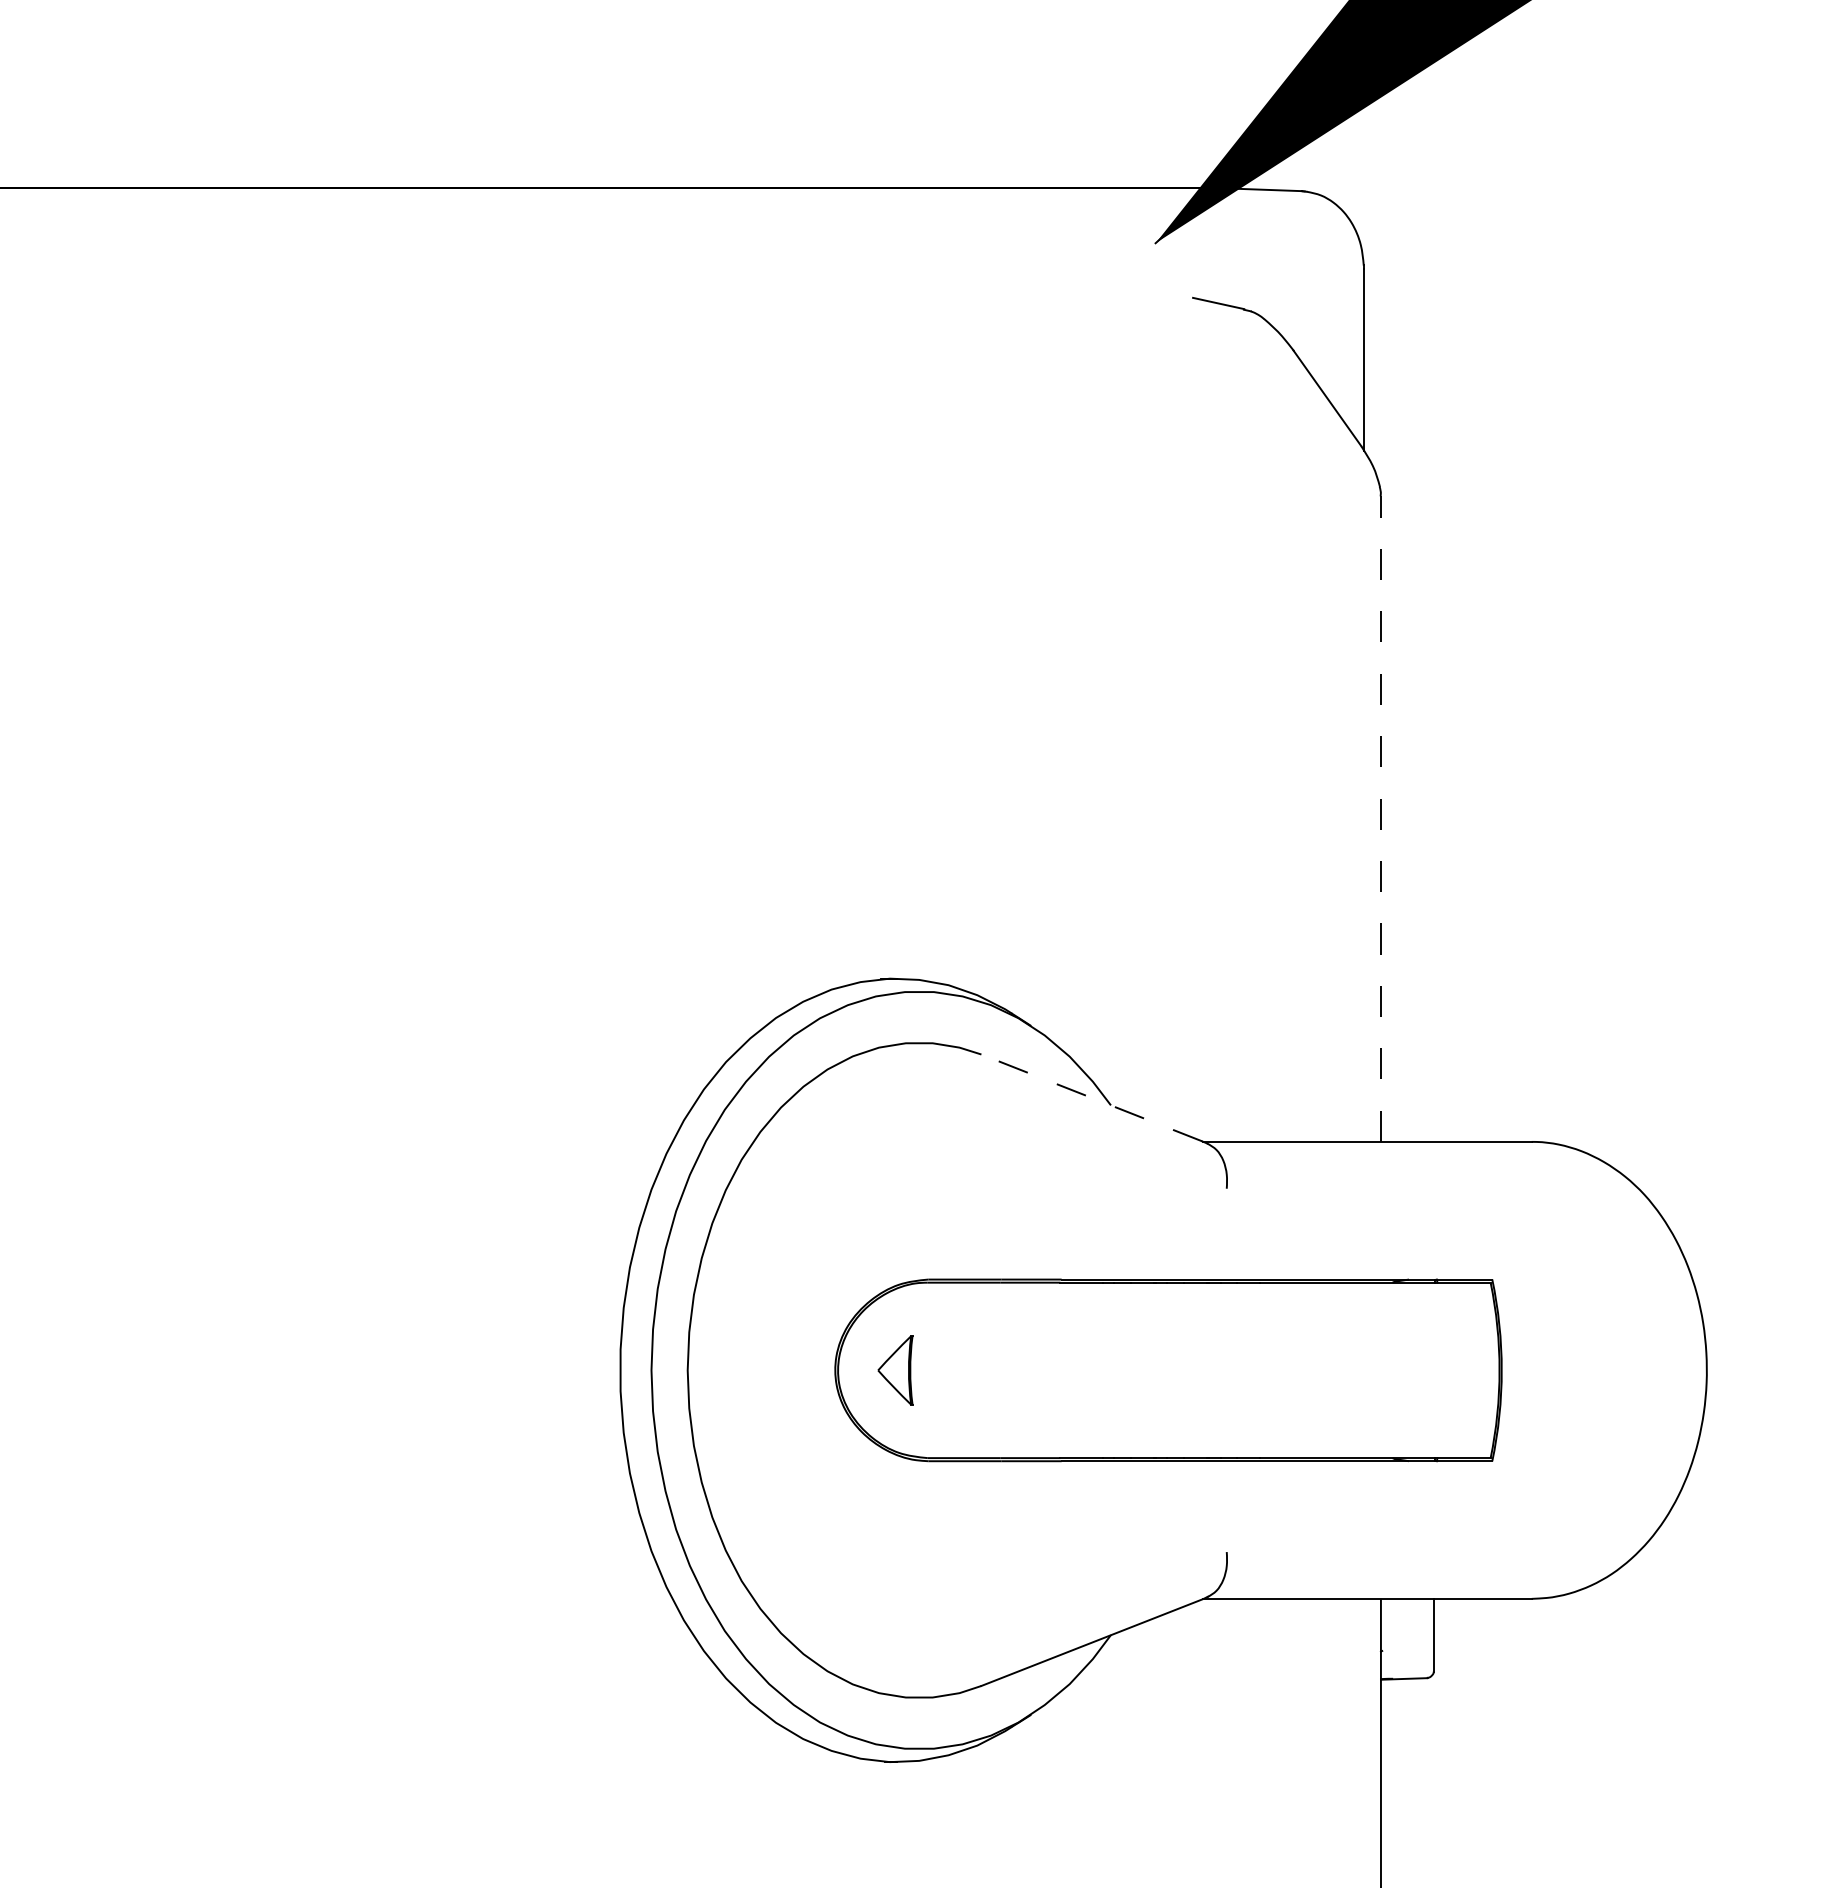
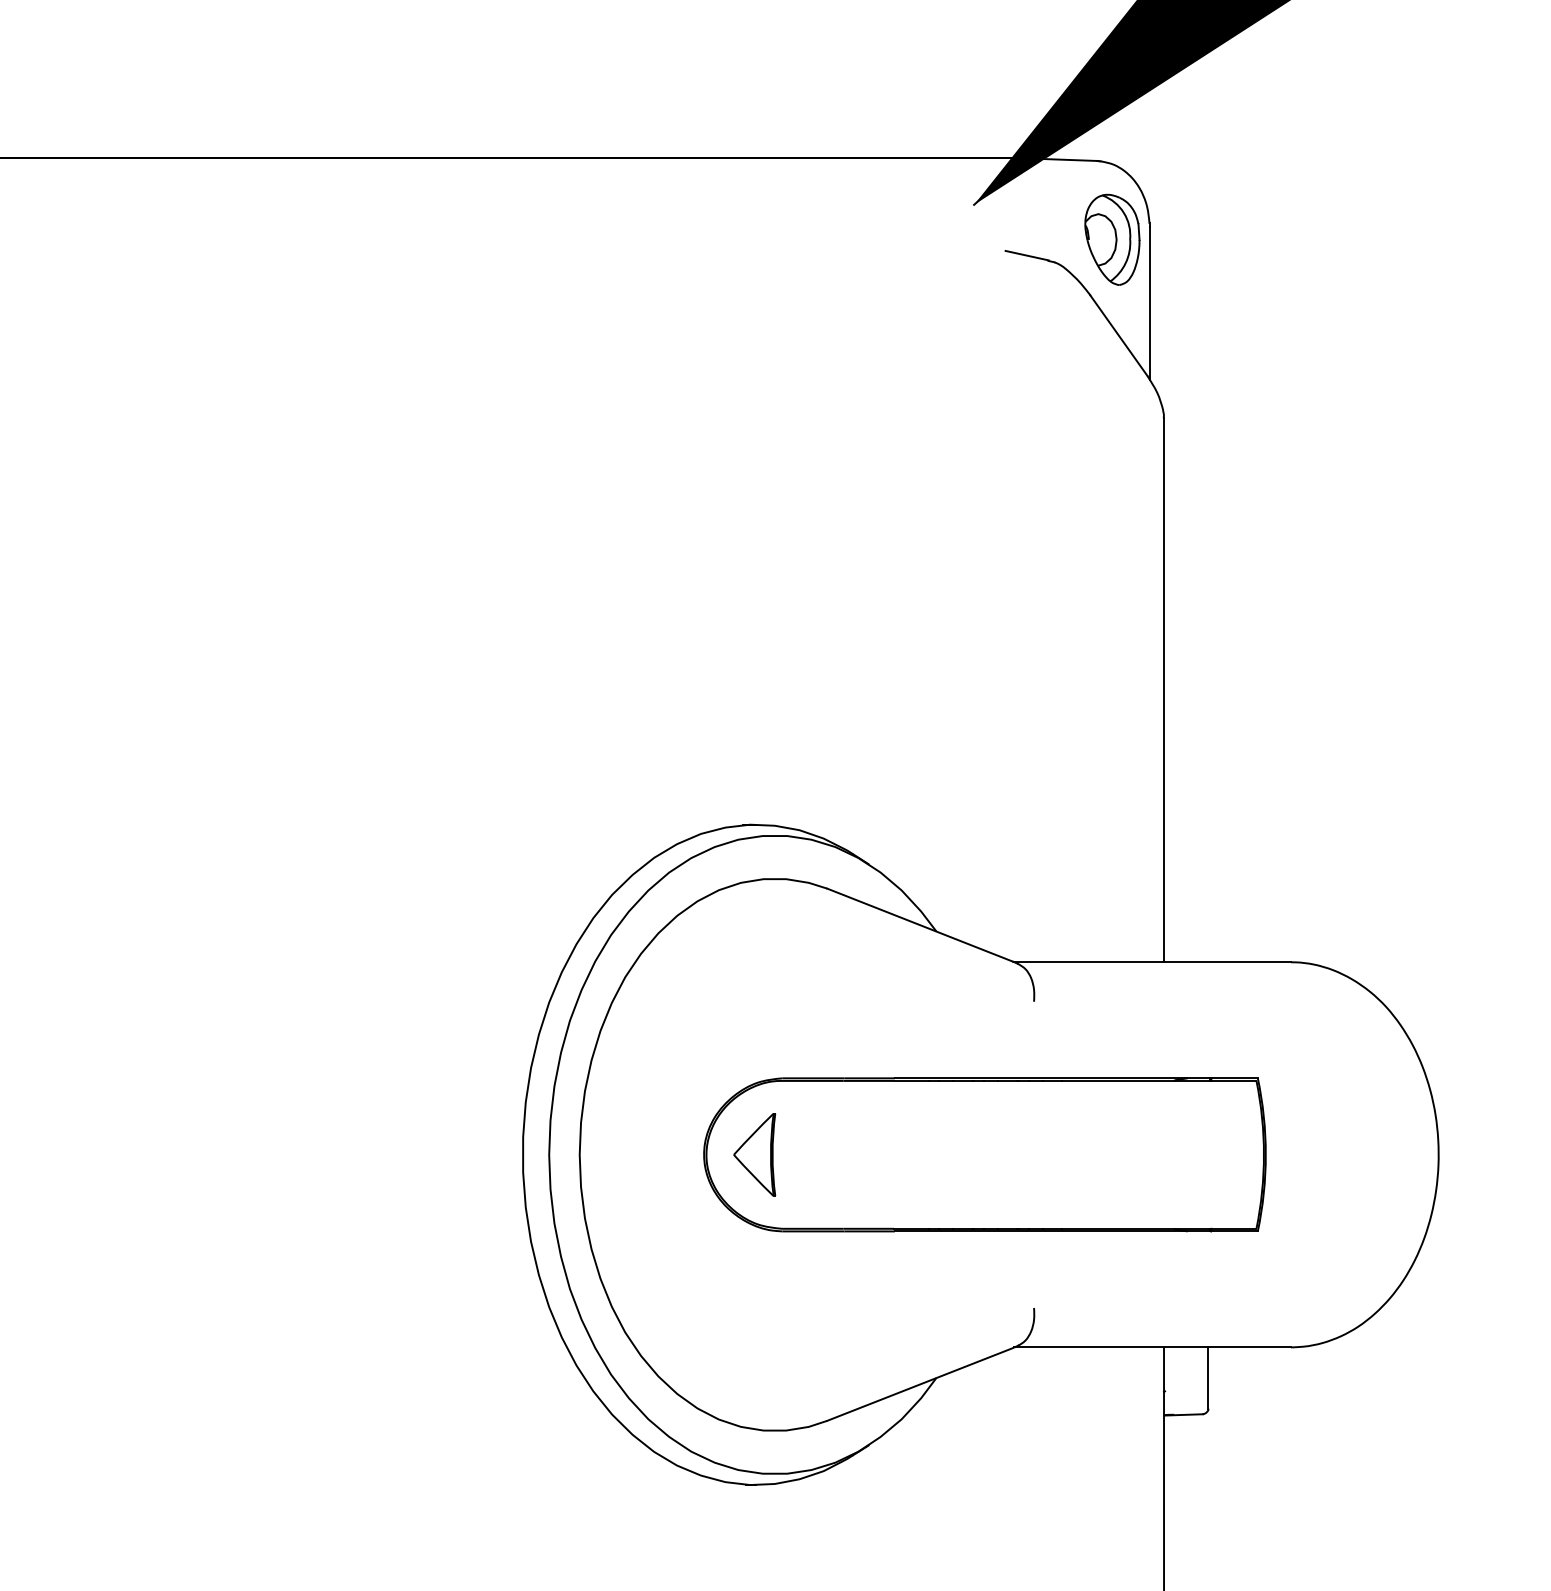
part: (1319, 284) -> (1112, 239), added
line: (1381, 818) -> (1164, 689), dashed -> solid
line: (1092, 1098) -> (920, 925), dashed -> solid
part: (895, 1369) -> (754, 1154), size x1.43

